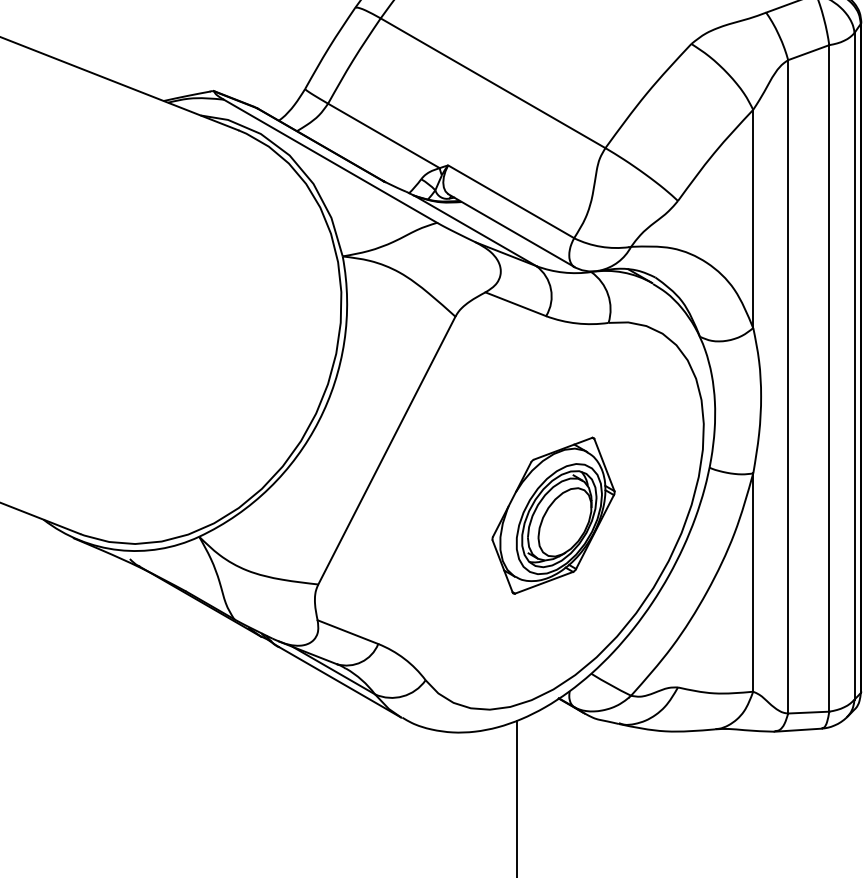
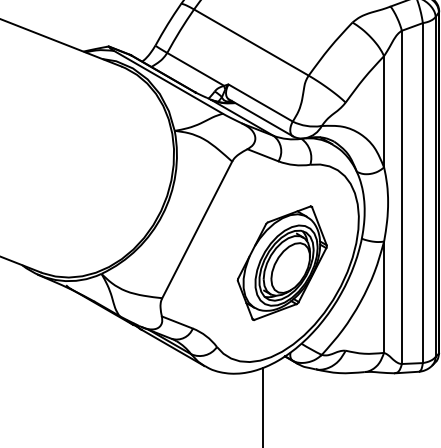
part: (552, 514) -> (281, 262), size x1.43

